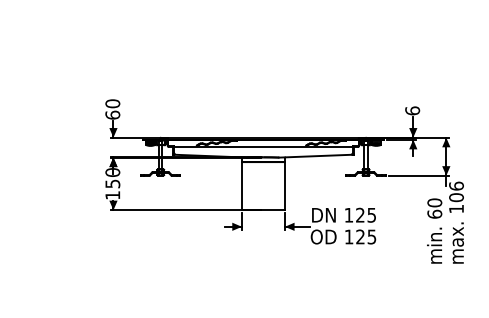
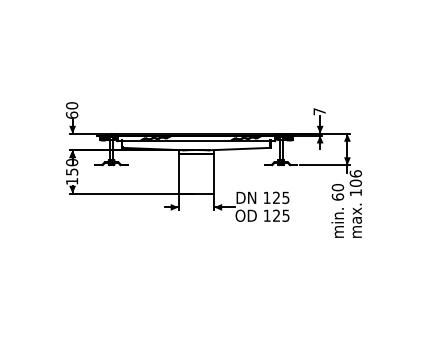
text: (412, 110) -> (319, 111), 6 -> 7

